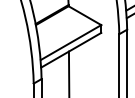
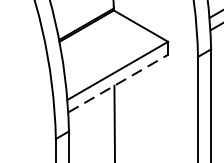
line: (71, 50) -> (118, 83), solid -> dashed

